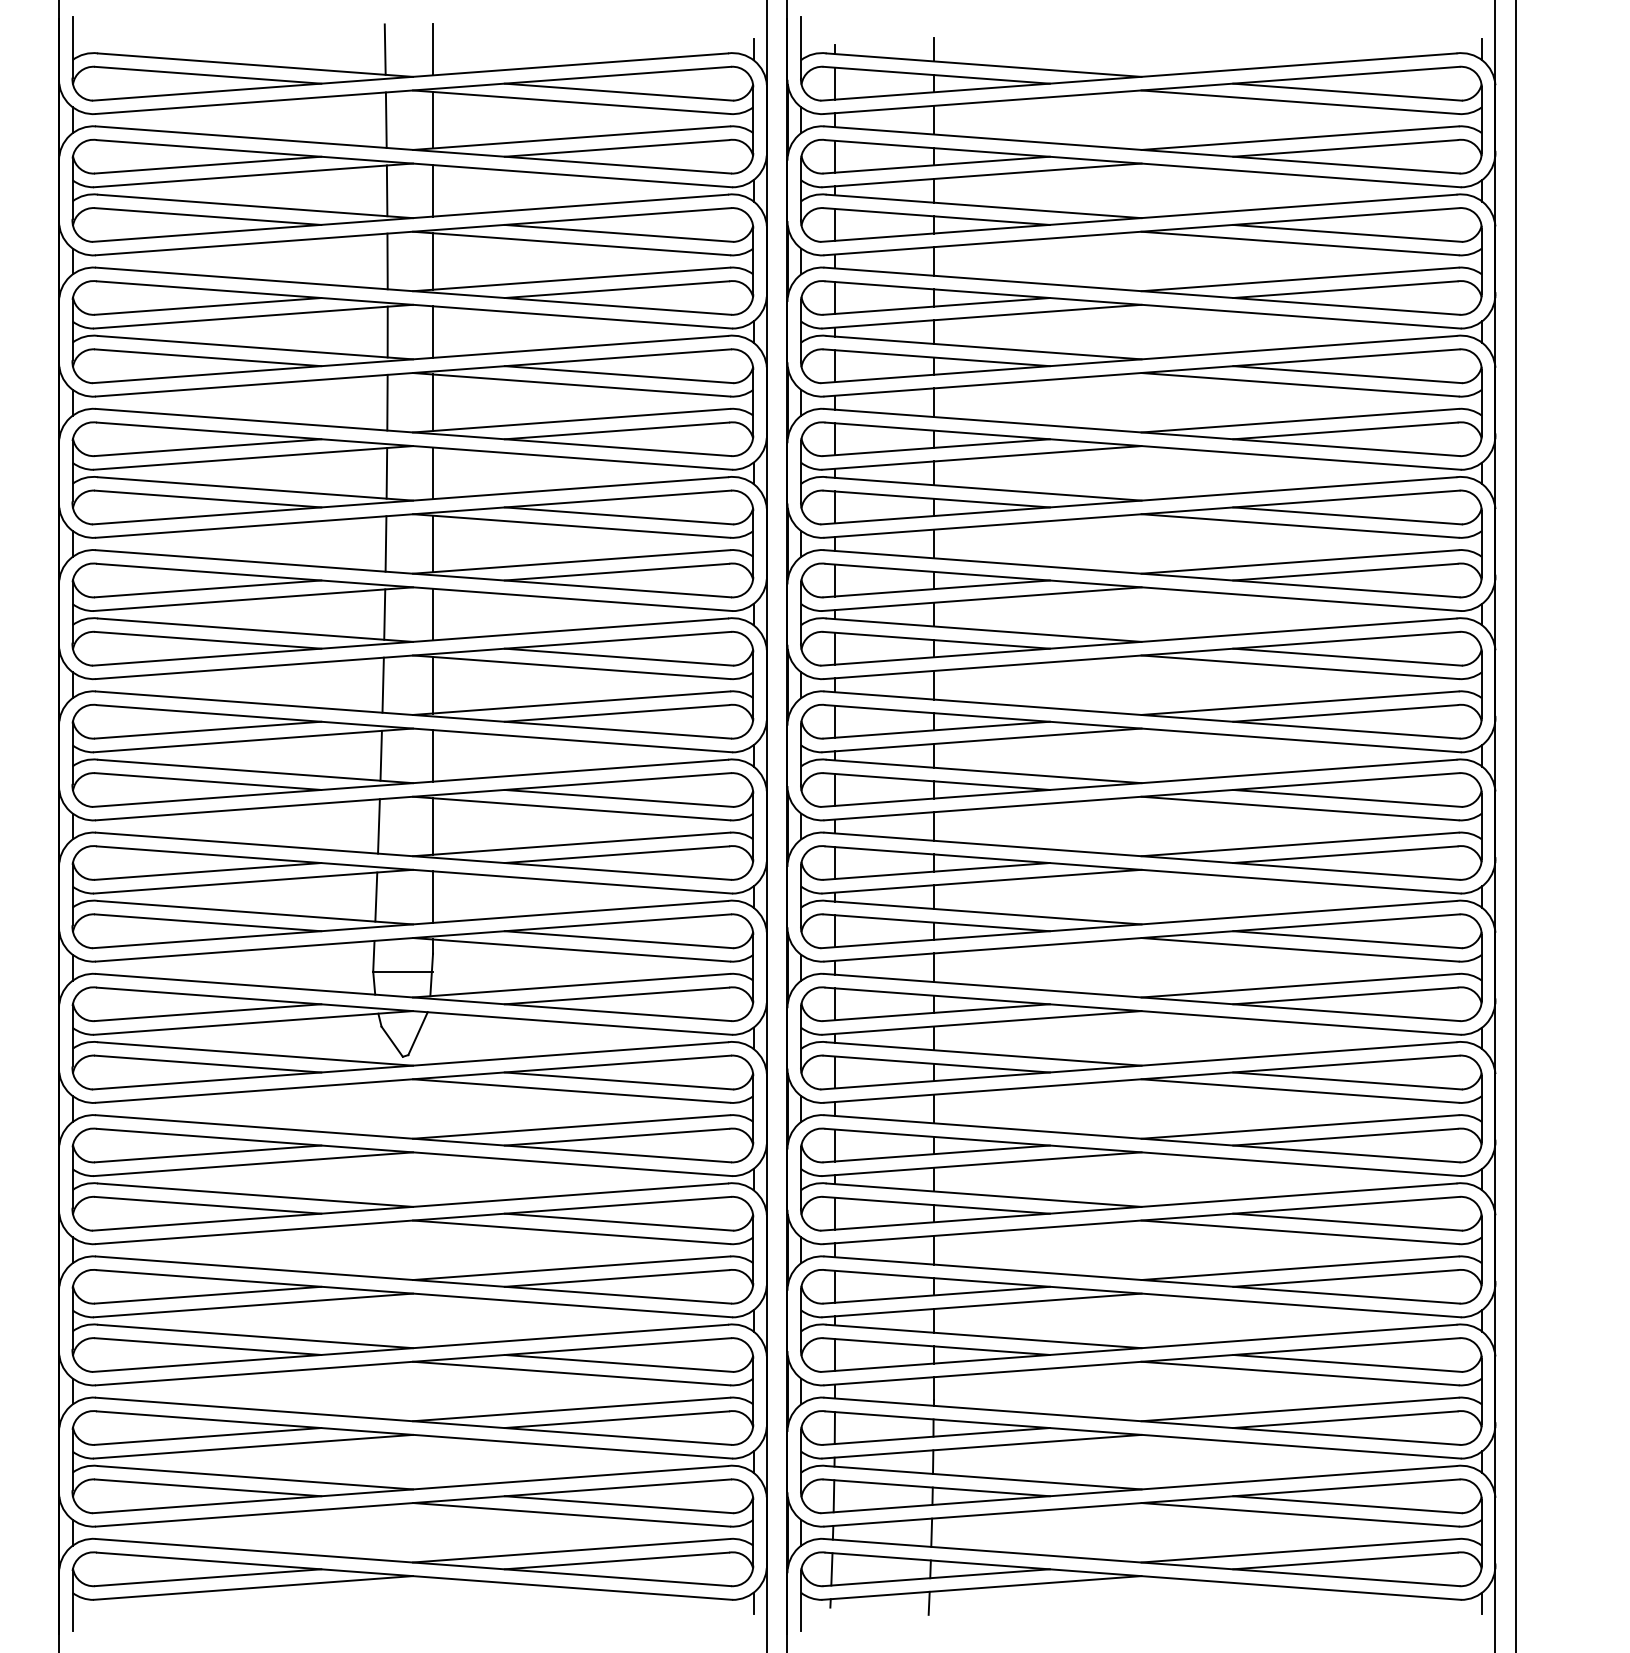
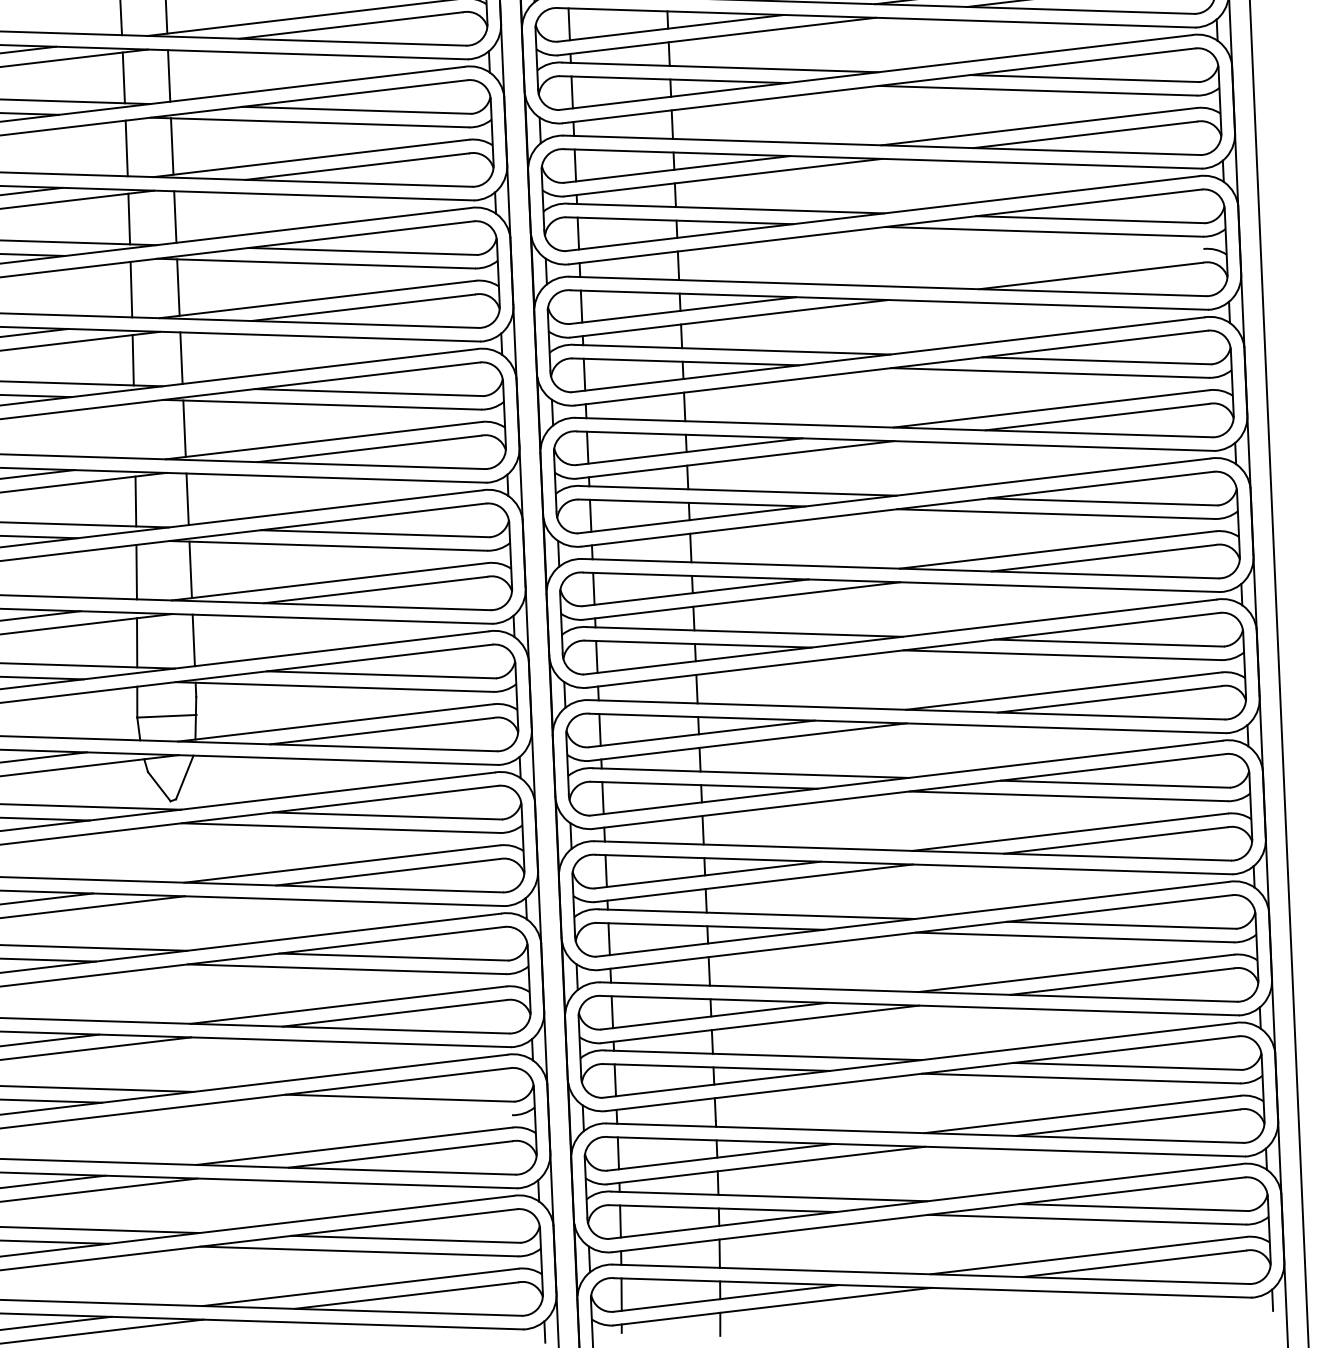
line: (1299, 561) -> (1044, 267), removed
line: (382, 684) -> (134, 430), removed
line: (571, 1373) -> (352, 1110), removed

